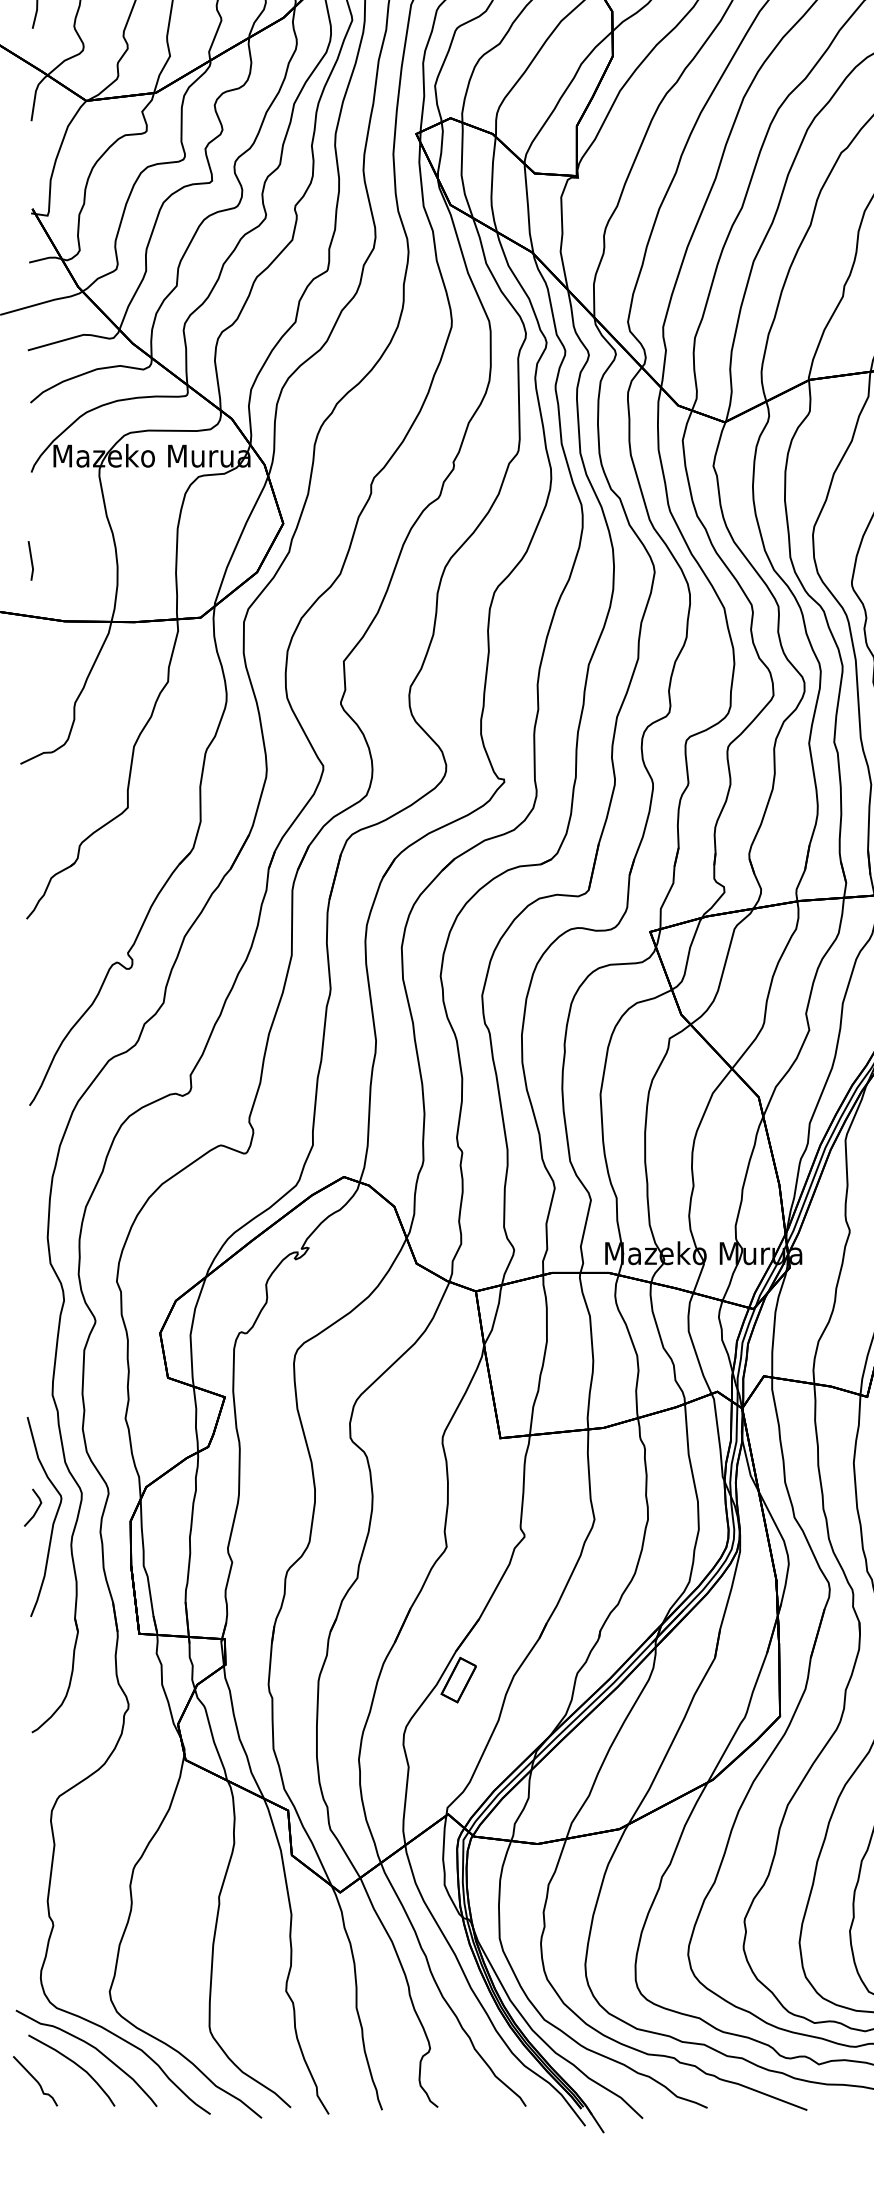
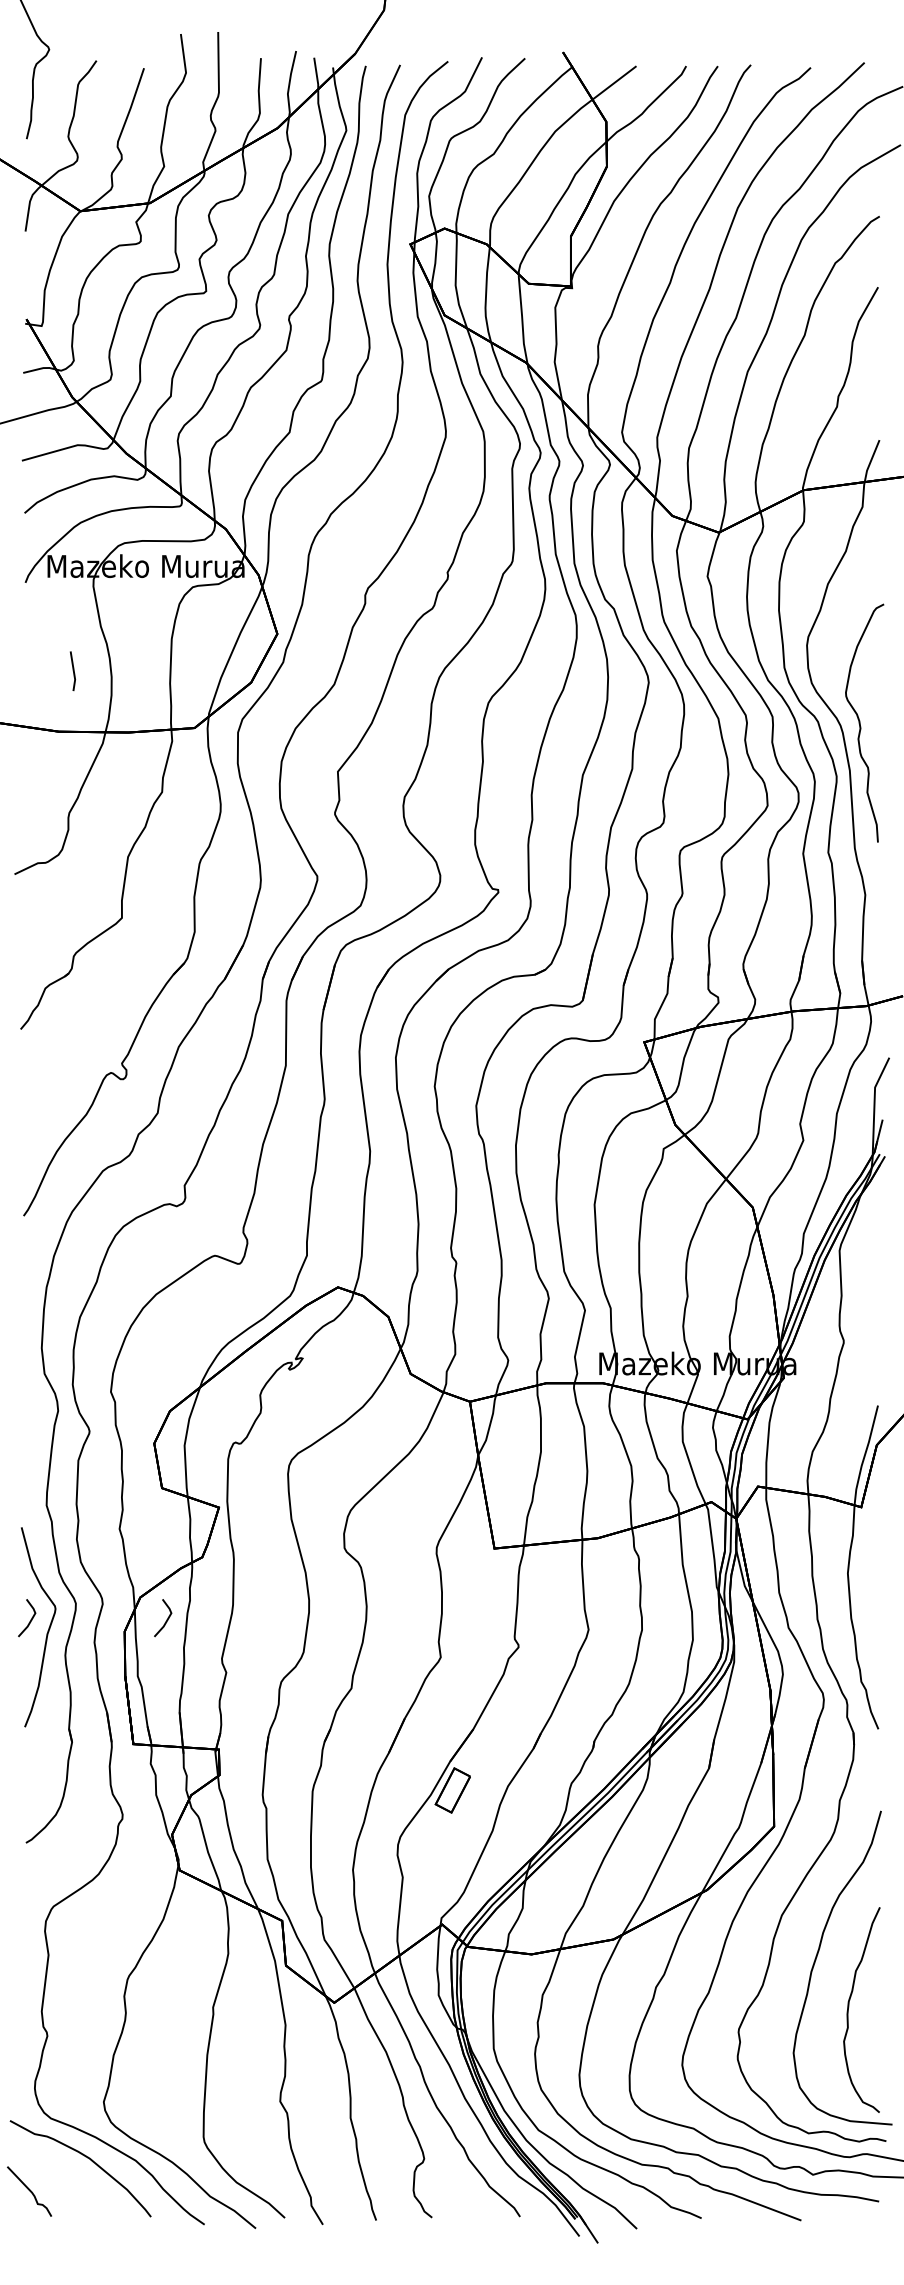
line: (30, 560) -> (72, 670), moved
line: (172, 1509) -> (166, 1619), added
curve: (74, 2064) -> (68, 2174), removed

